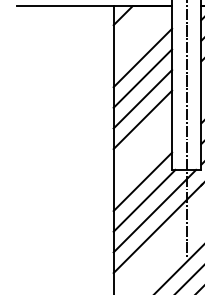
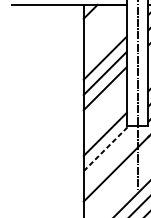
line: (142, 57) -> (105, 42), removed
line: (144, 200) -> (106, 148), solid -> dashed
line: (154, 210) -> (113, 155), removed

